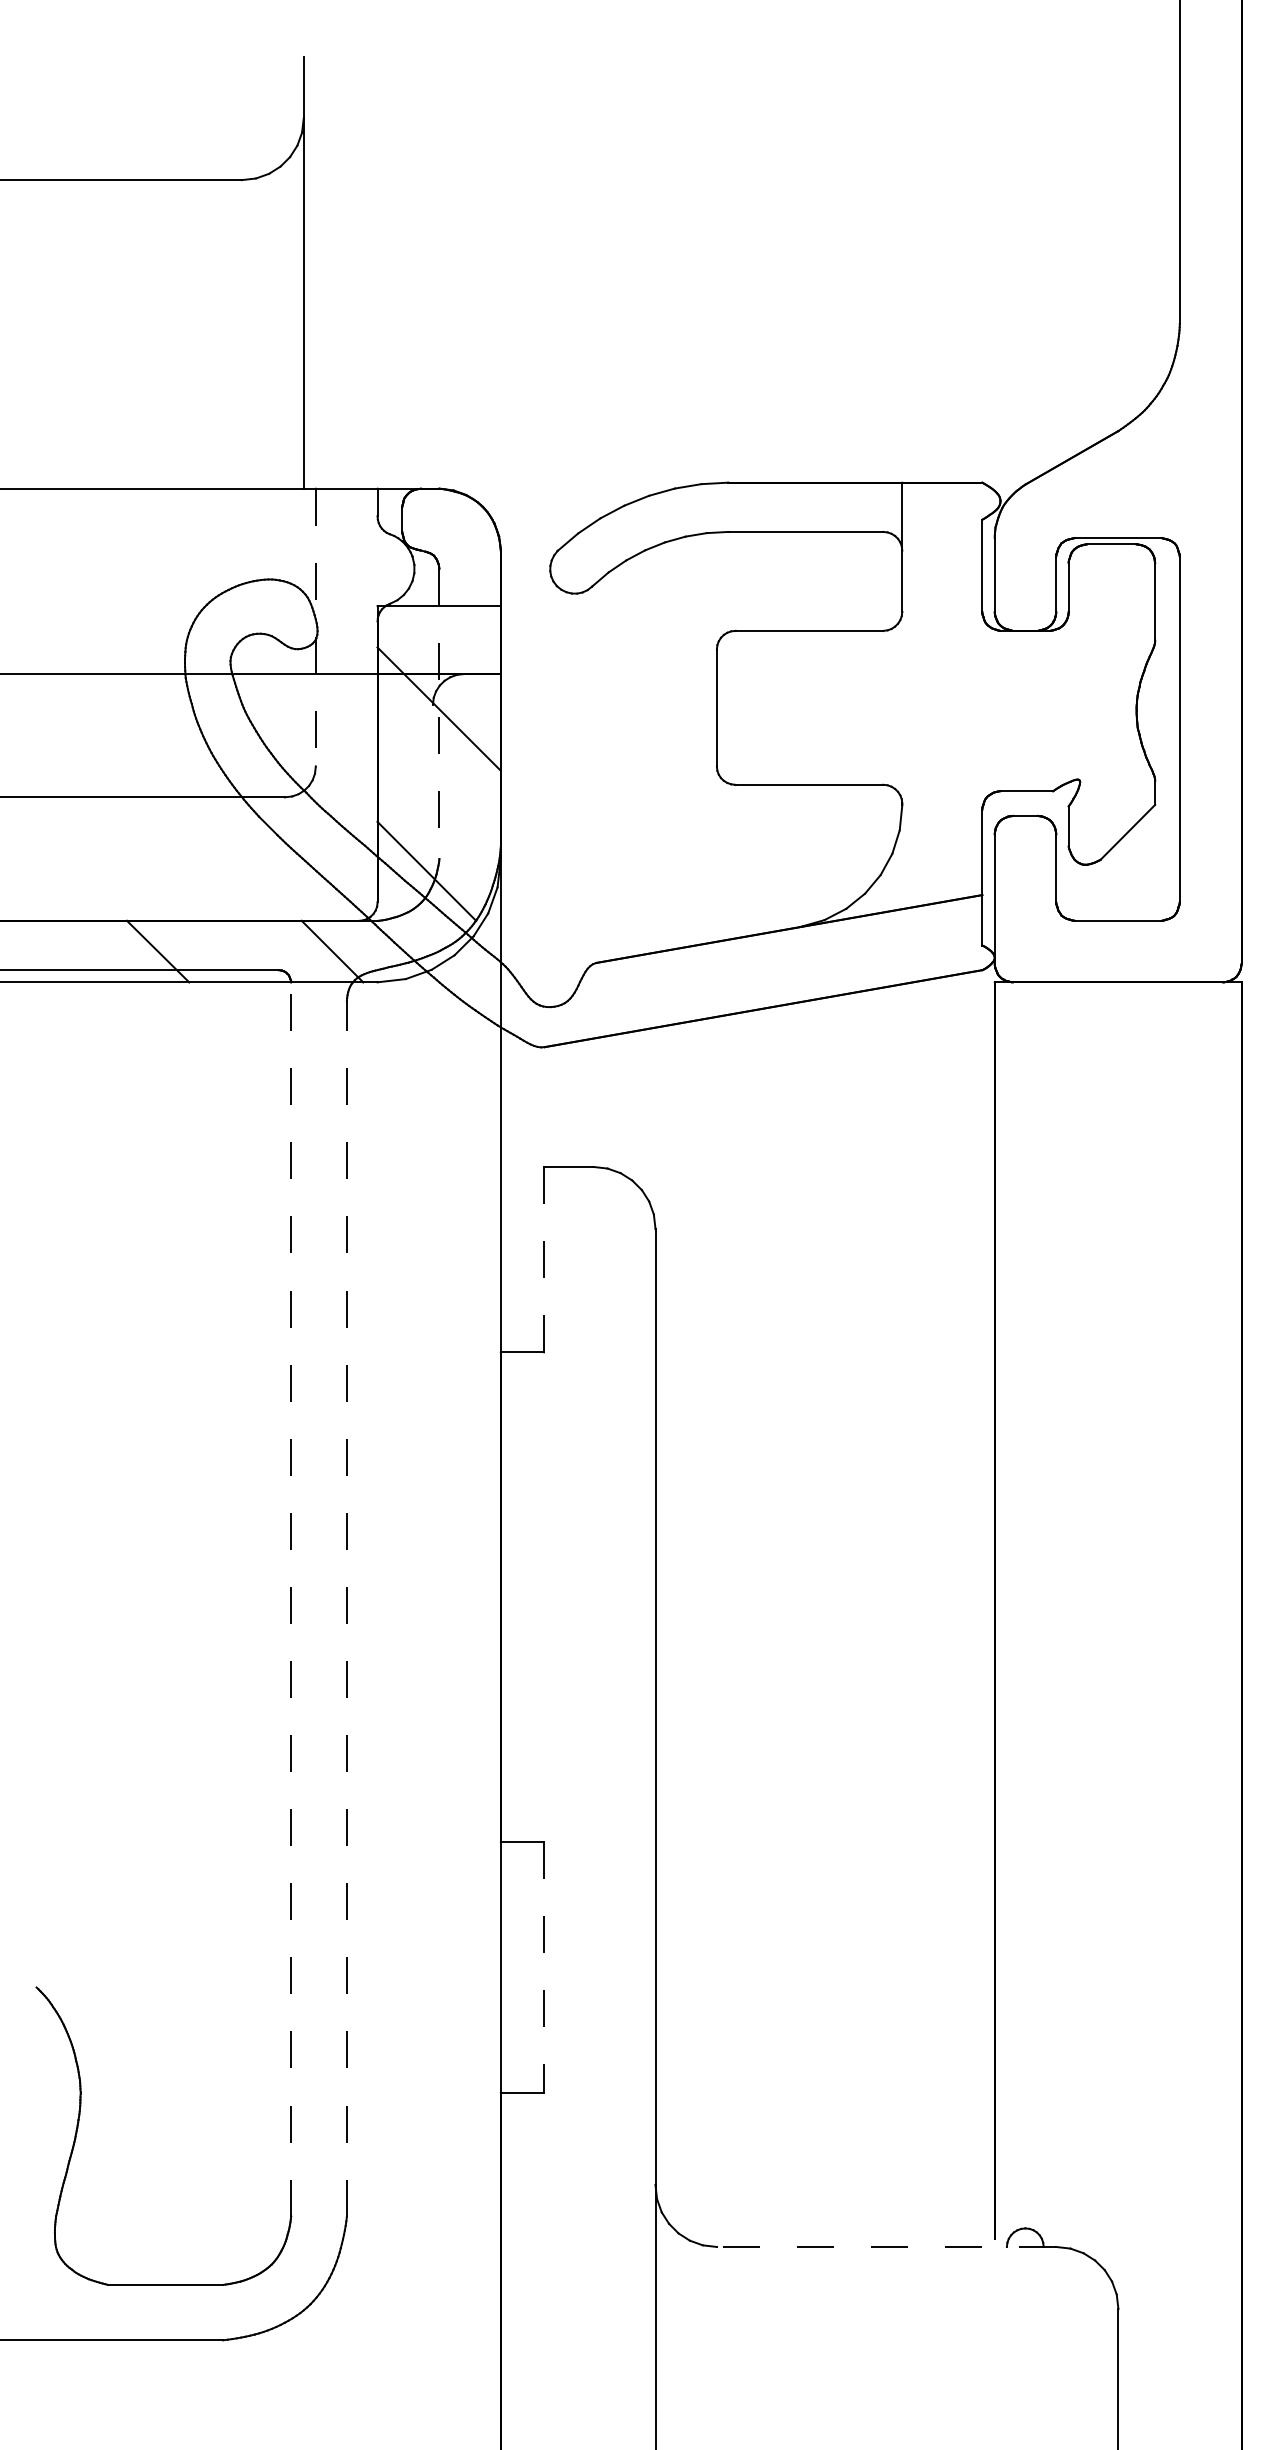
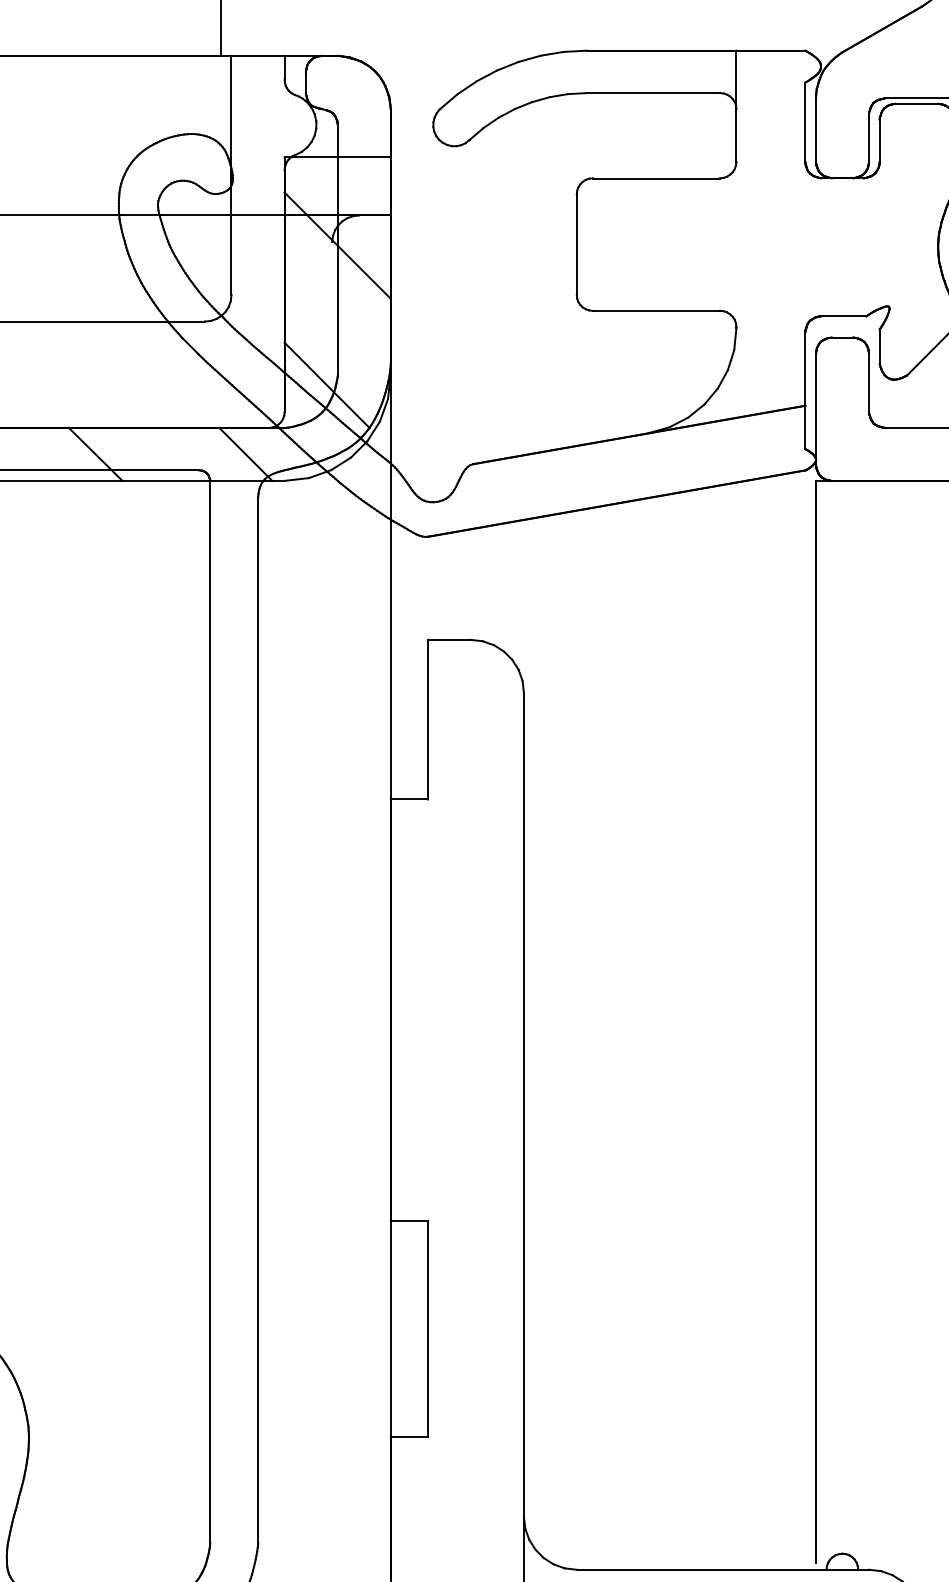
line: (315, 627) -> (231, 175), dashed -> solid
line: (439, 714) -> (337, 250), dashed -> solid
line: (544, 1259) -> (428, 719), dashed -> solid
line: (291, 1598) -> (210, 1011), dashed -> solid
line: (346, 1608) -> (257, 1020), dashed -> solid
line: (544, 1967) -> (428, 1329), dashed -> solid
line: (886, 2246) -> (722, 1569), dashed -> solid

